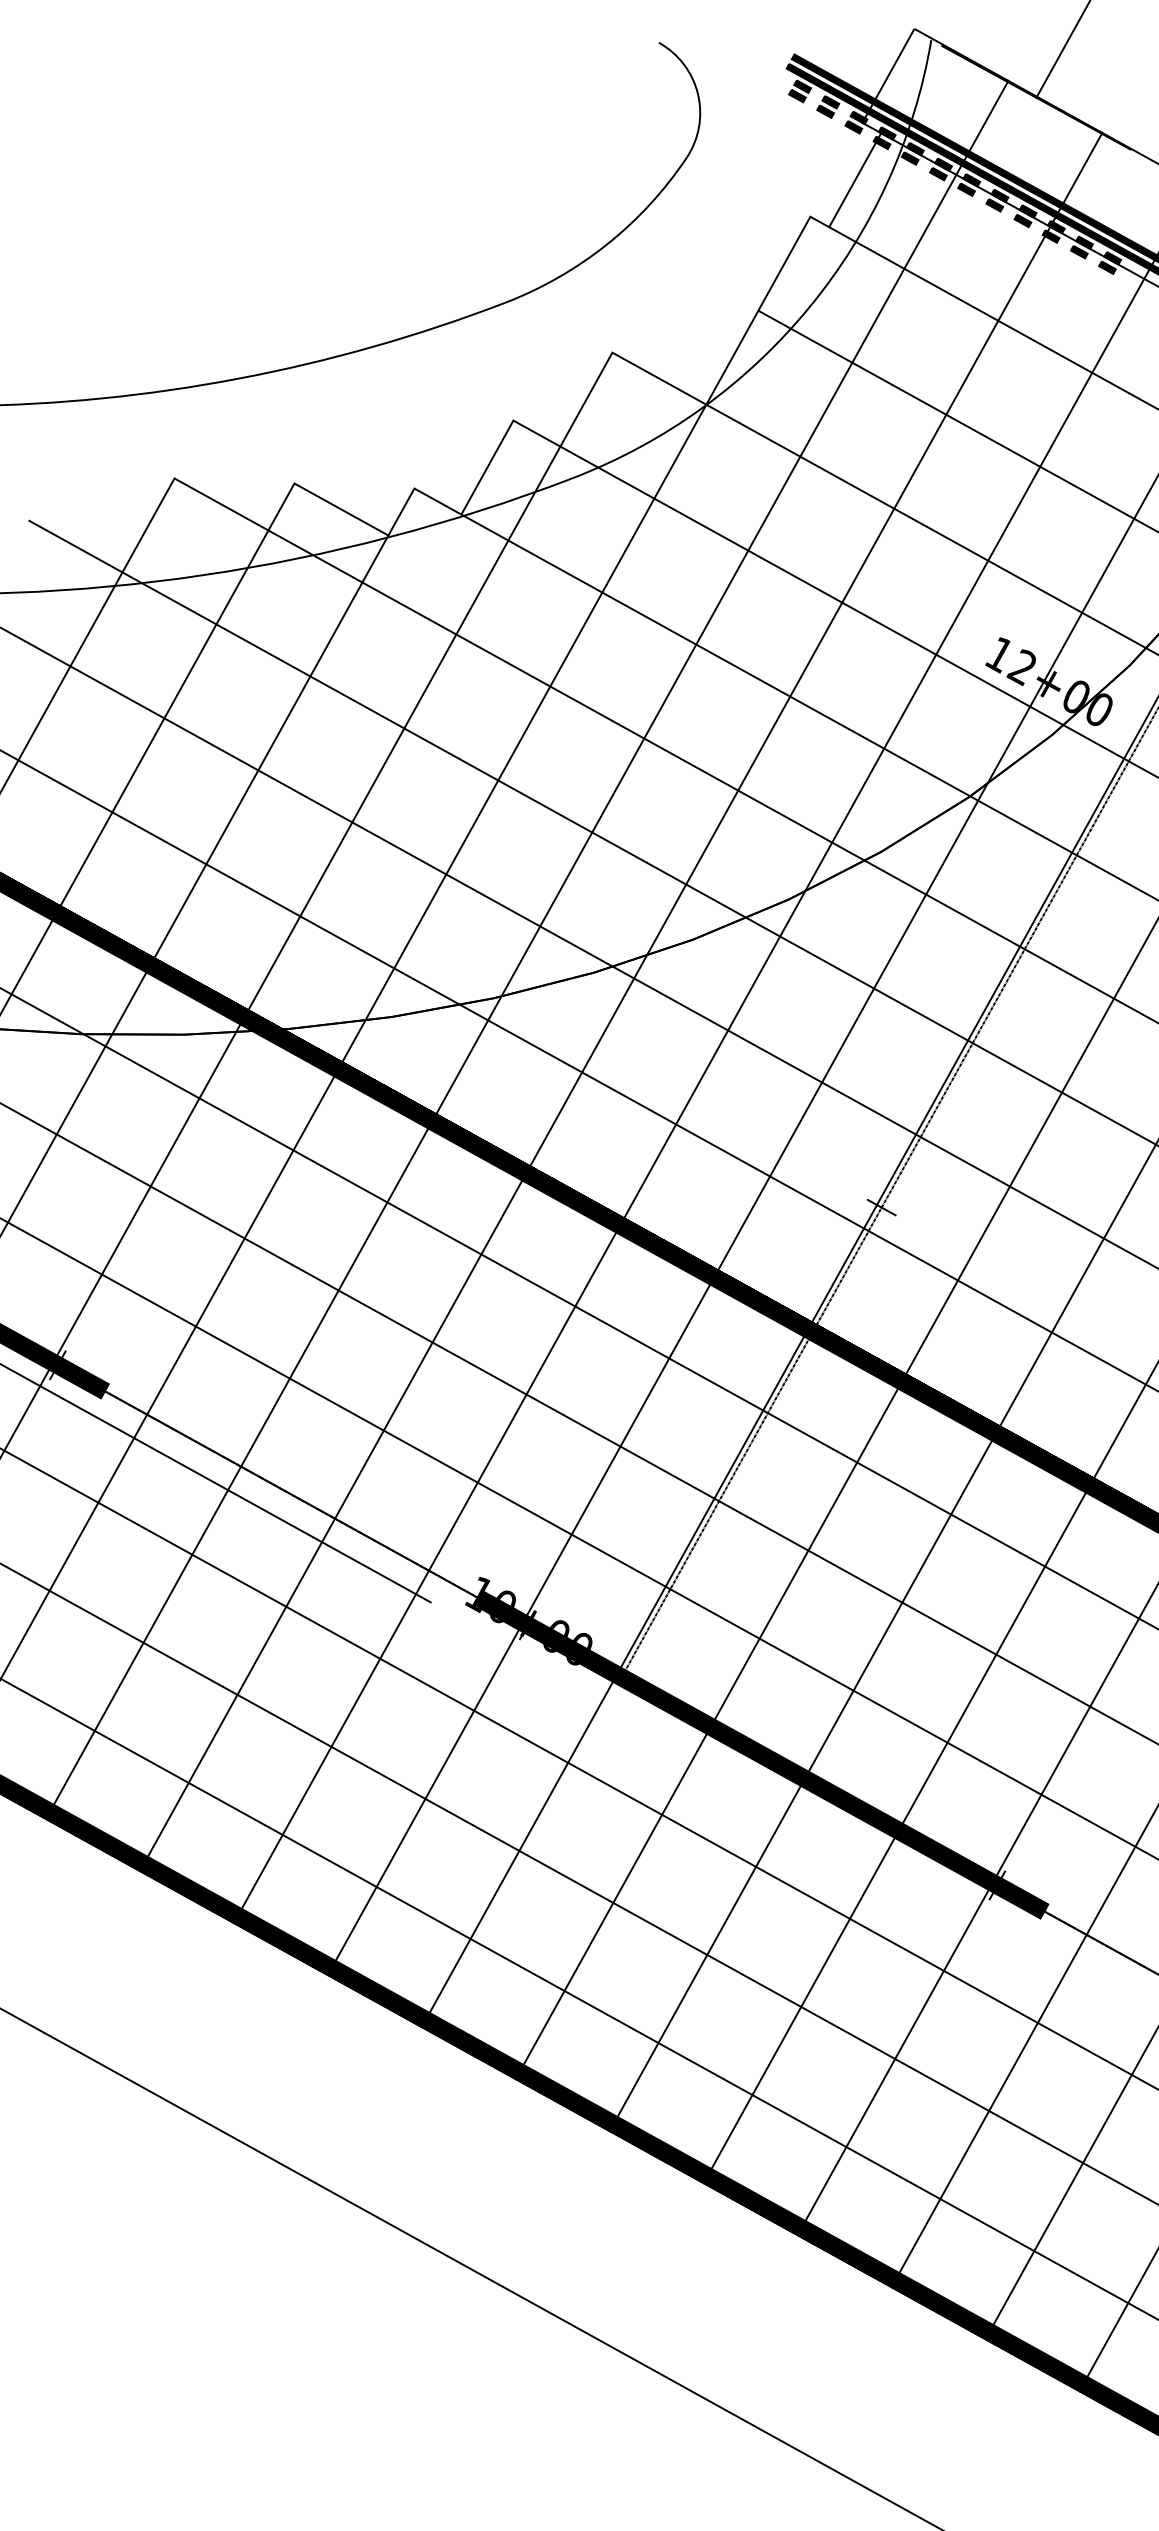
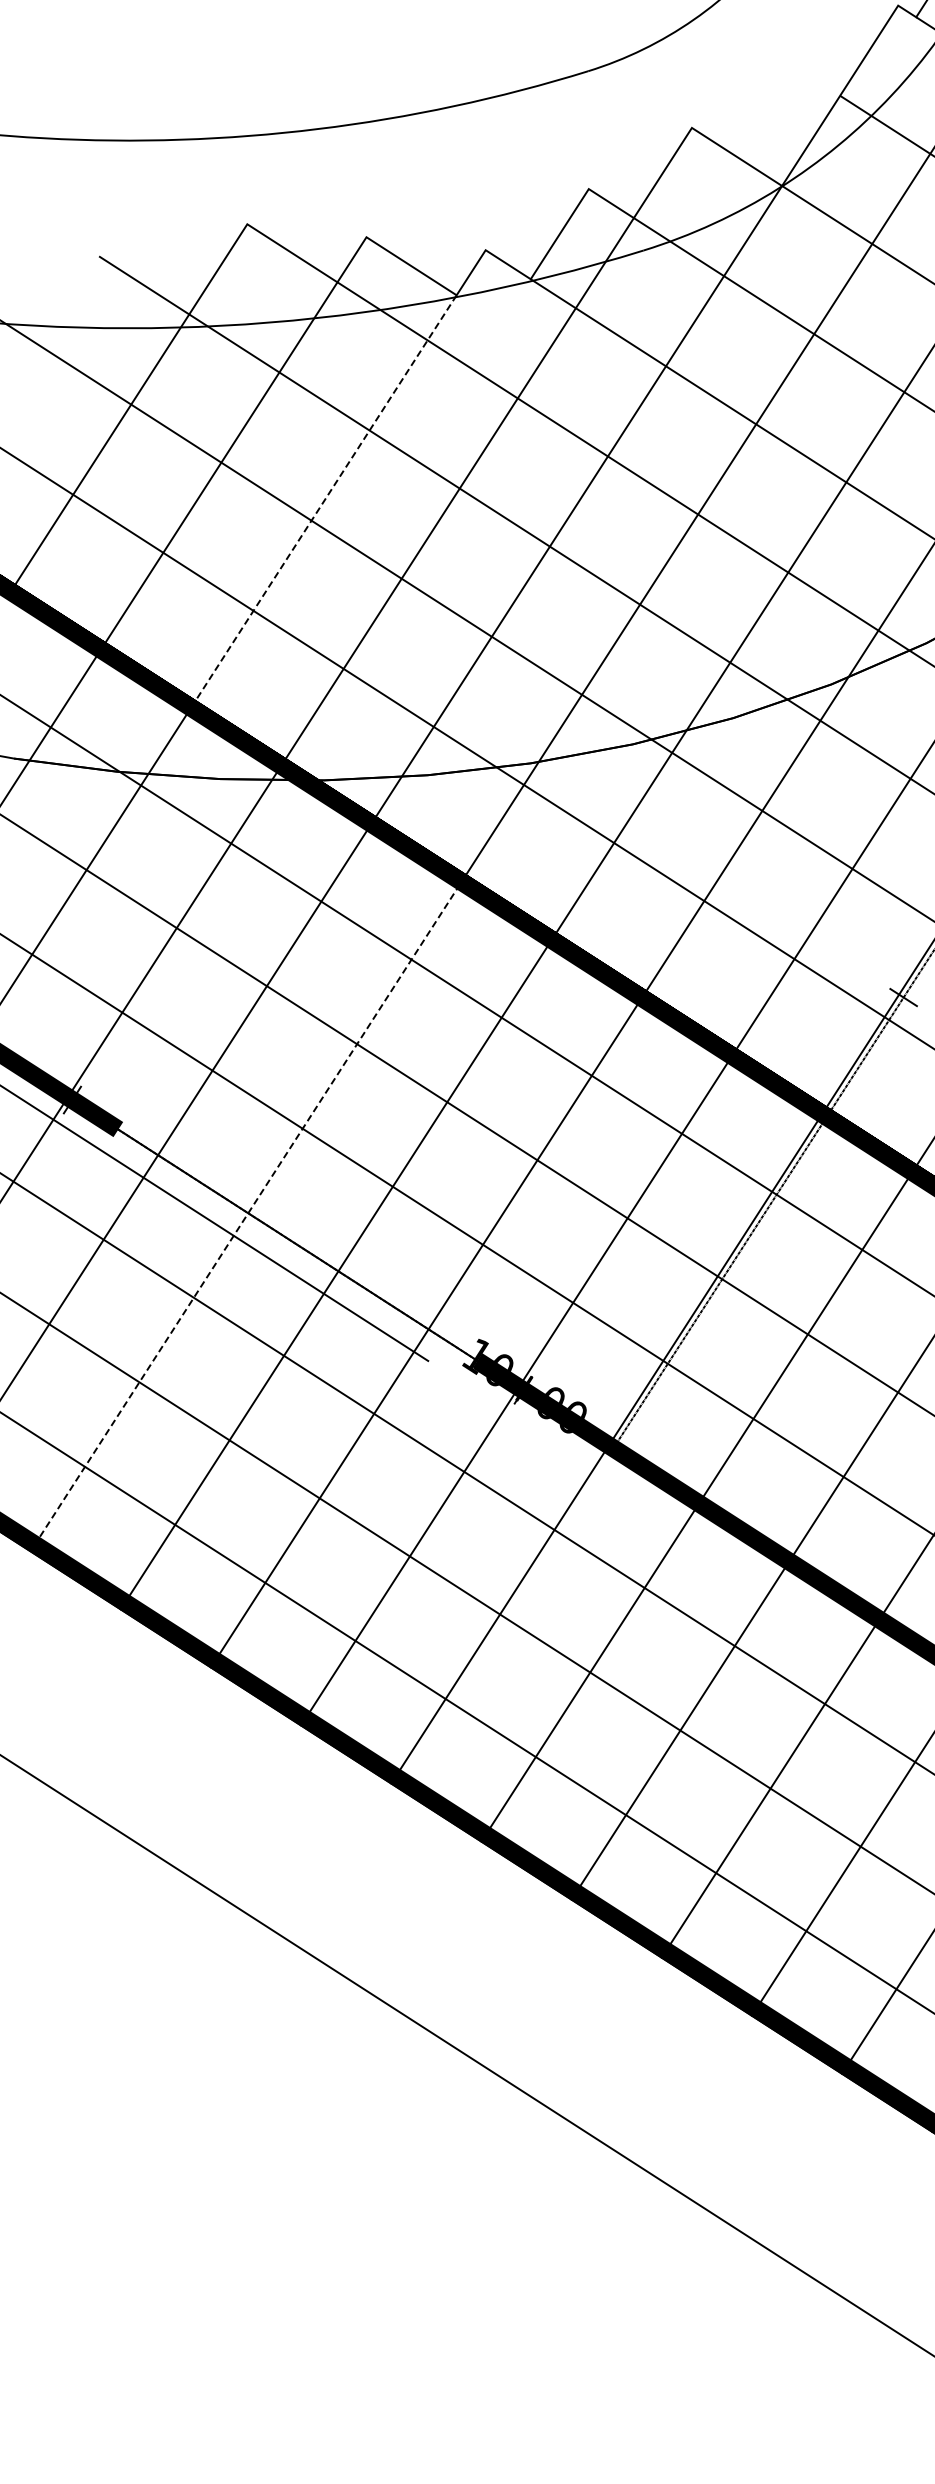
line: (271, 746) -> (326, 497), solid -> dashed
line: (241, 1466) -> (248, 1213), solid -> dashed

